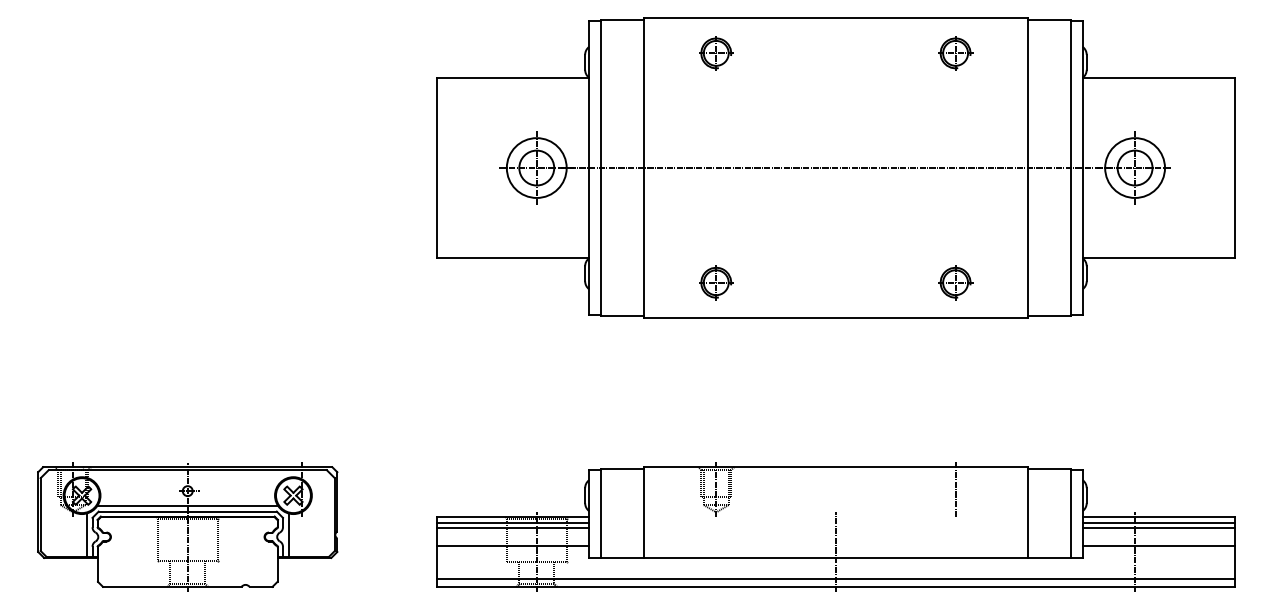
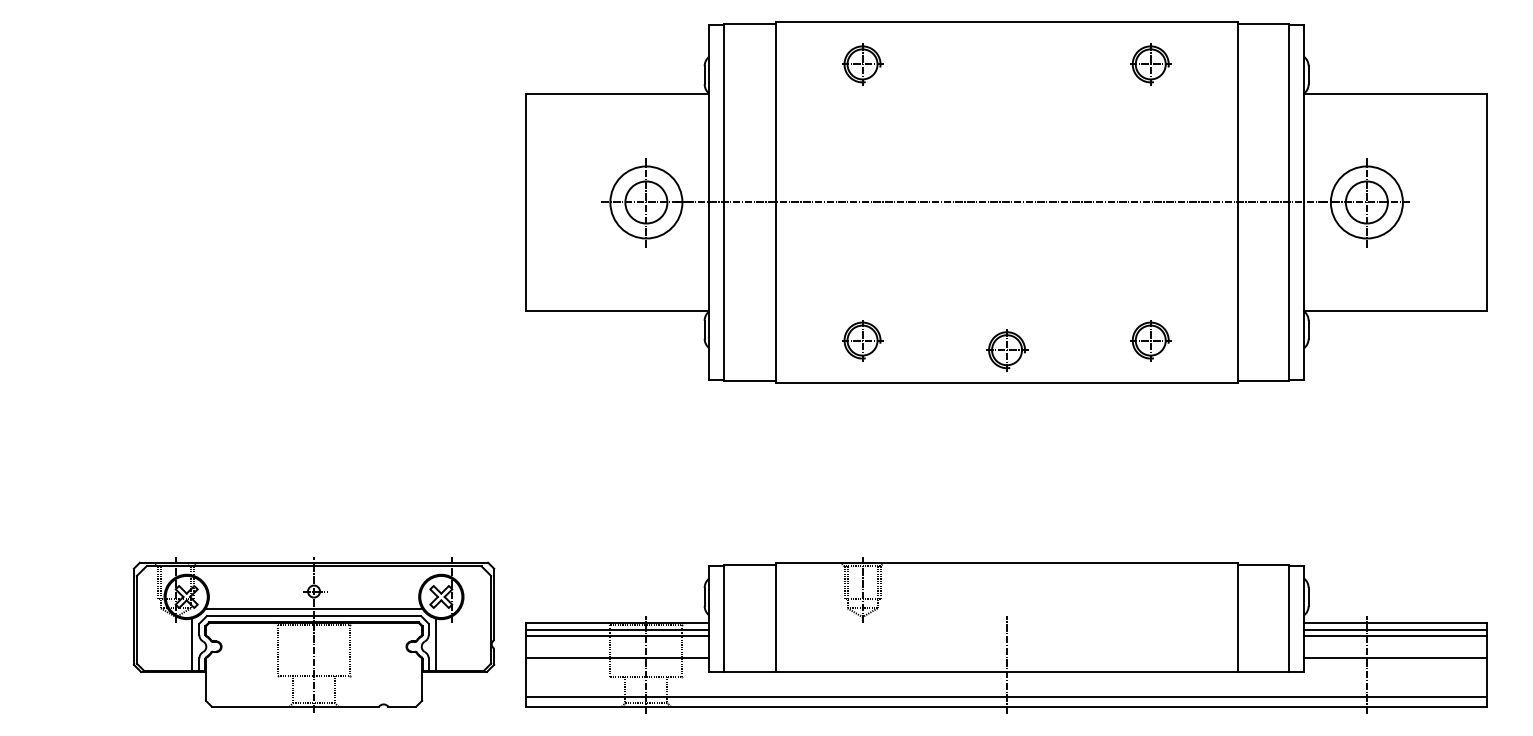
part: (836, 290) -> (1007, 349), added
line: (955, 489) -> (1150, 589), removed
part: (187, 526) -> (313, 634), moved

